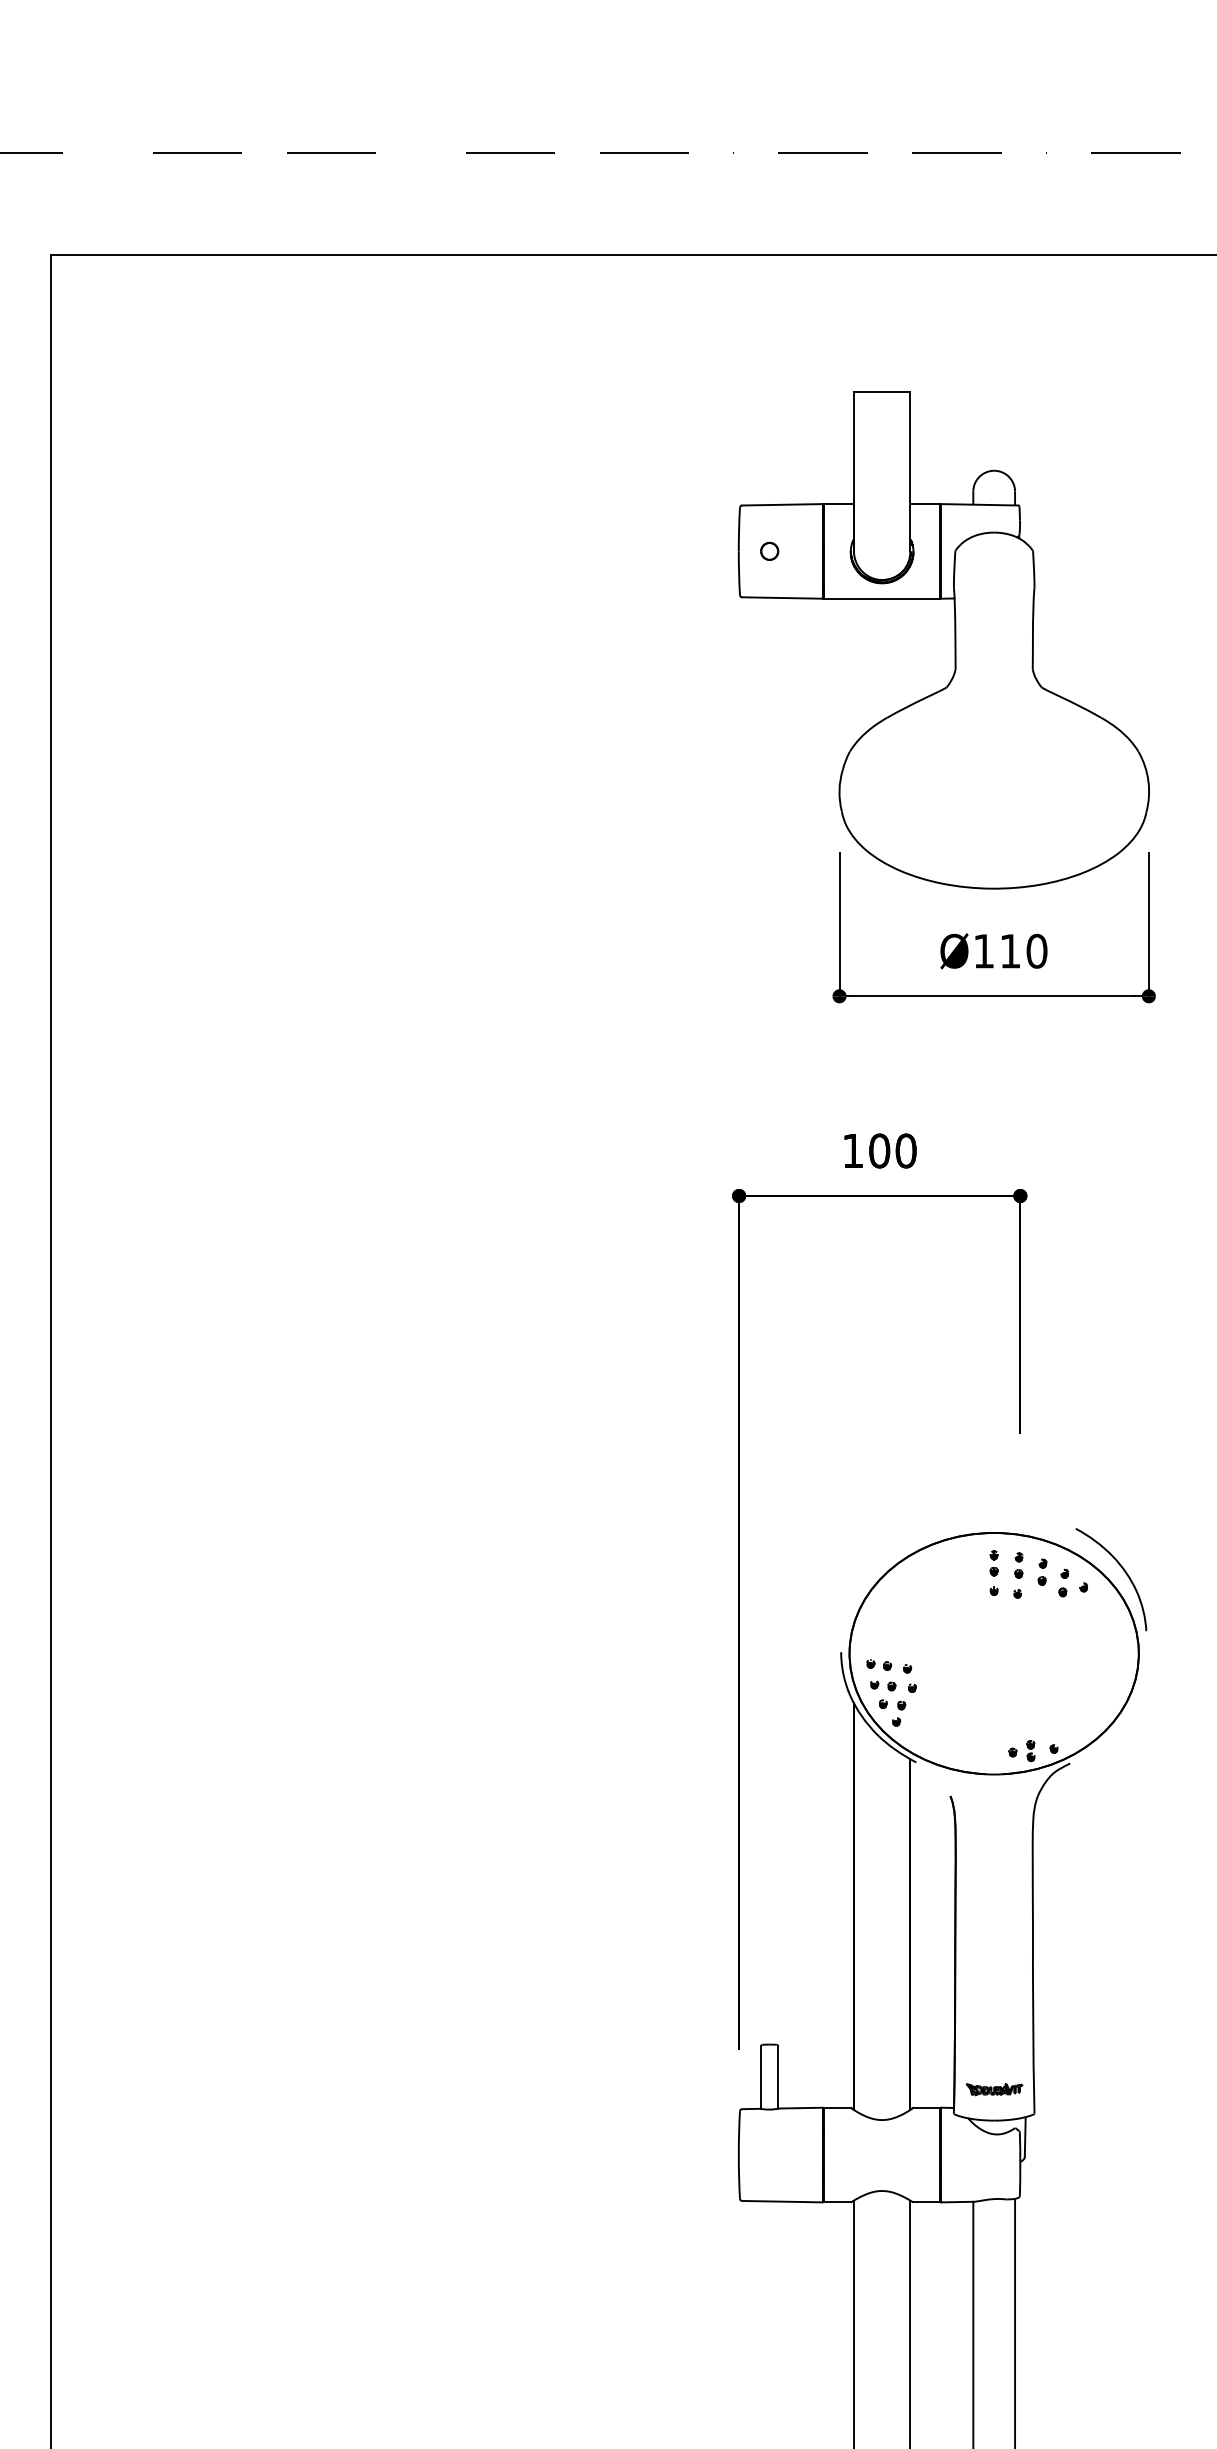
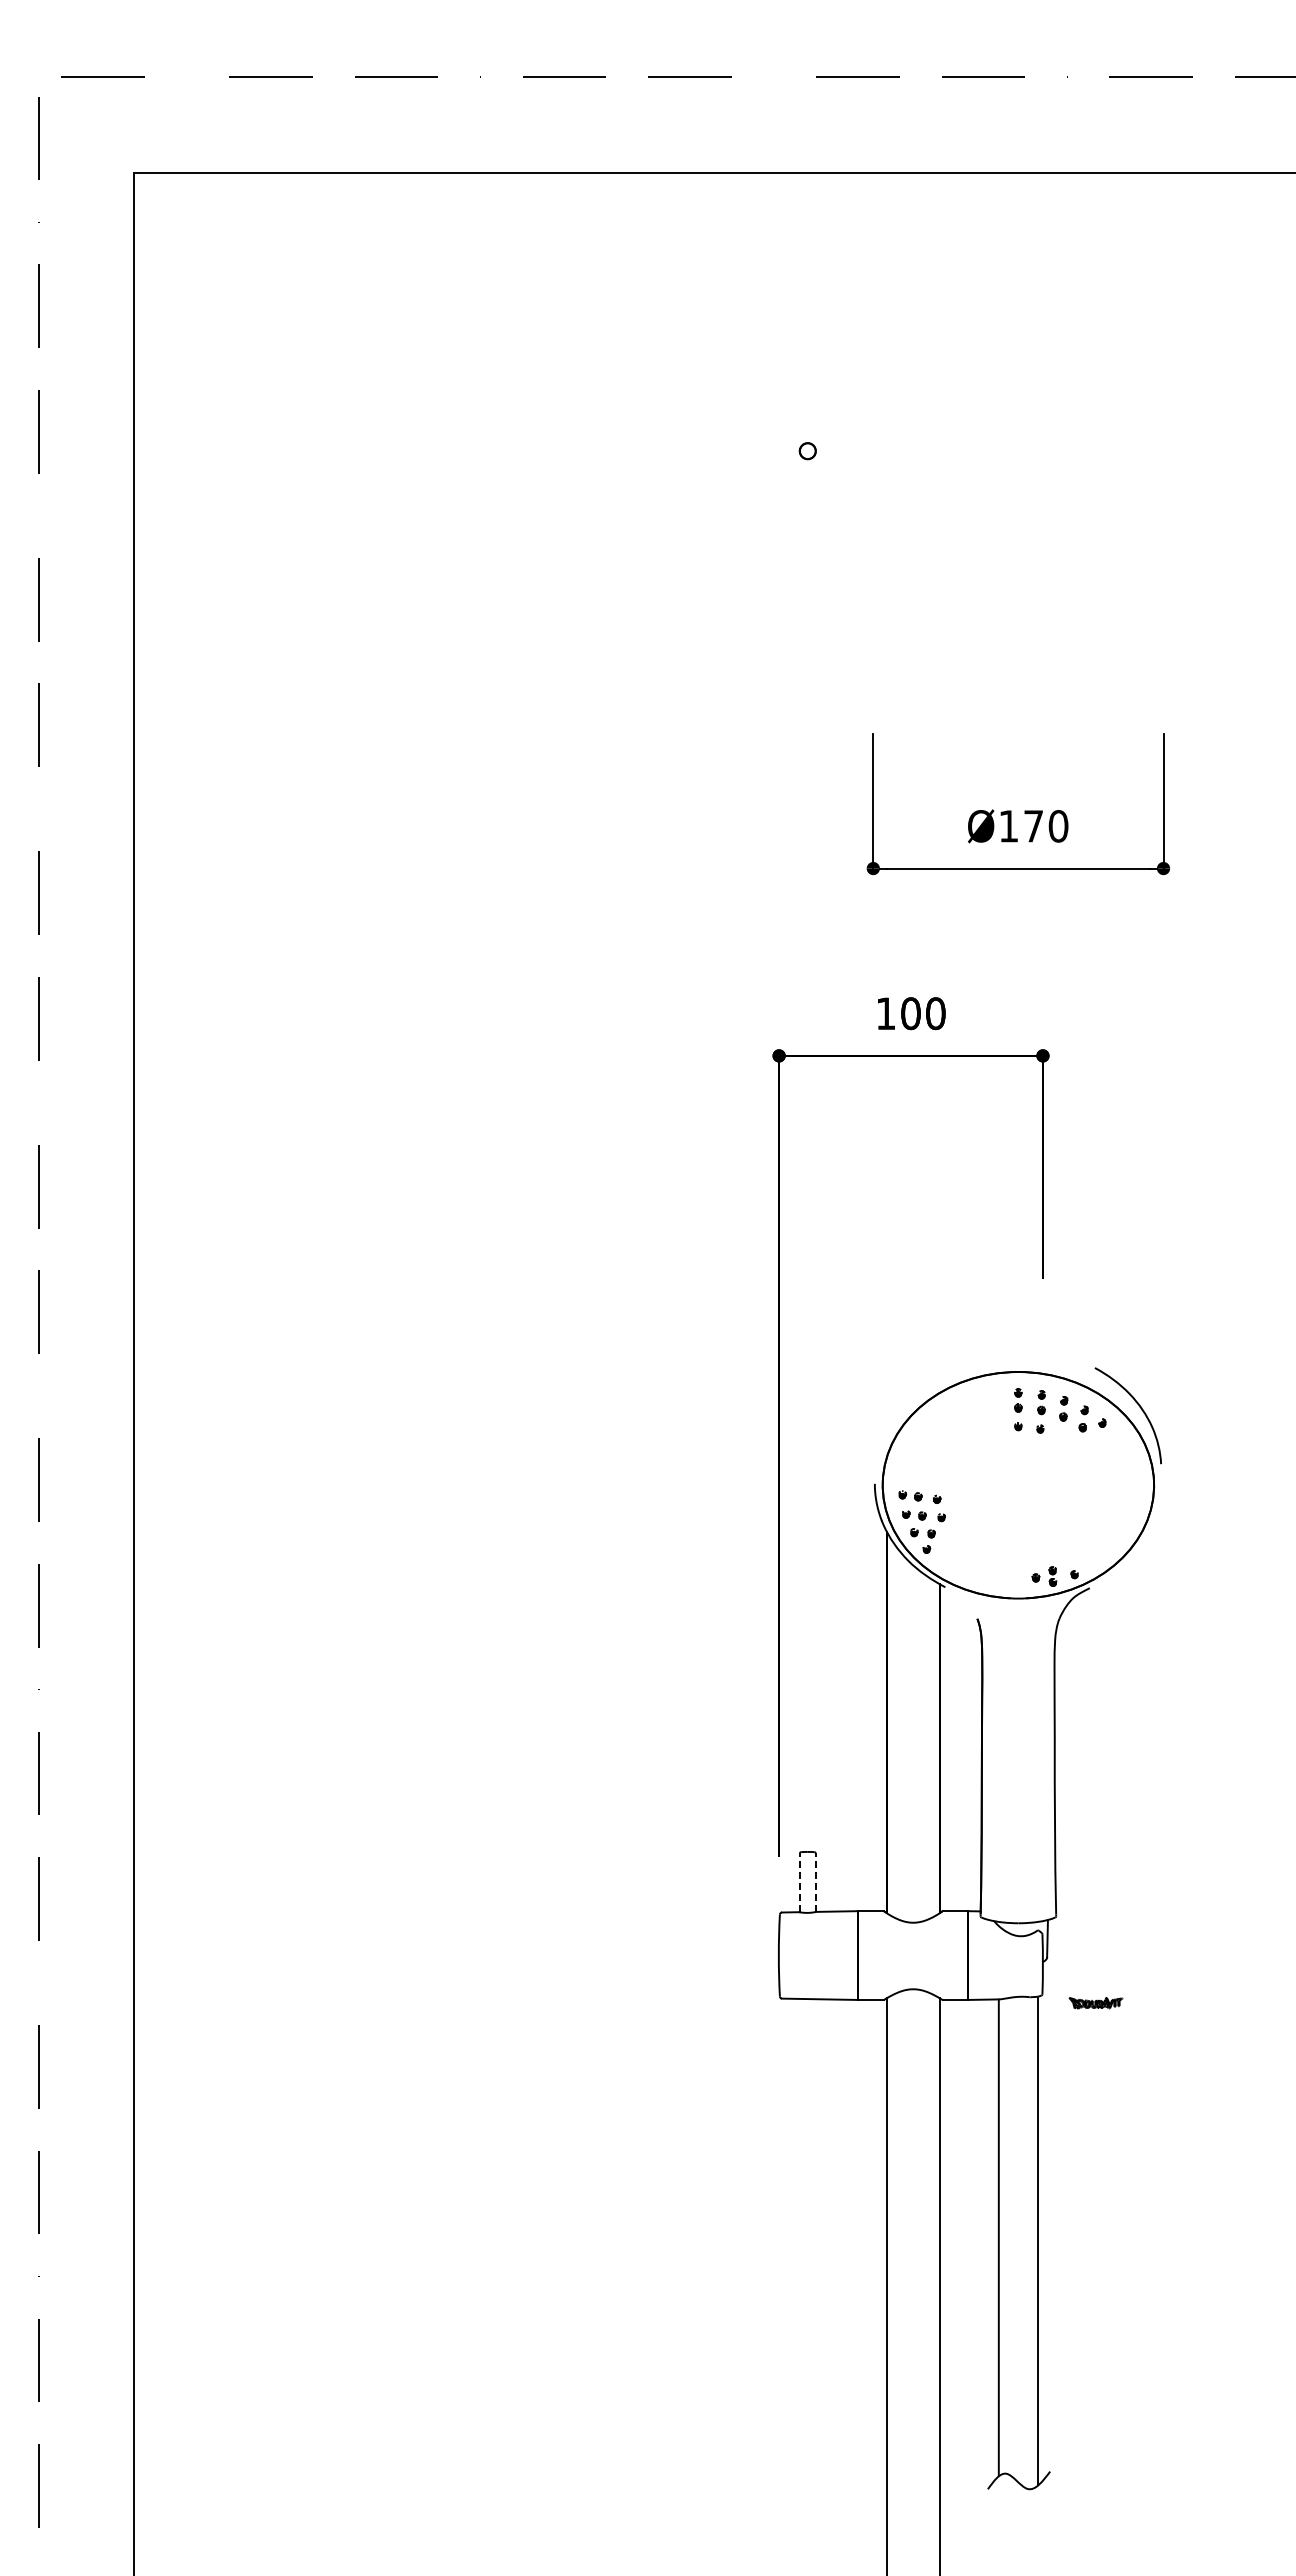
part: (954, 640) -> (981, 534), removed
text: (1010, 951) -> (1033, 826), Ø110 -> Ø170
line: (760, 2077) -> (799, 1882), solid -> dashed
line: (777, 2077) -> (815, 1882), solid -> dashed
part: (994, 2089) -> (1095, 2003), moved

